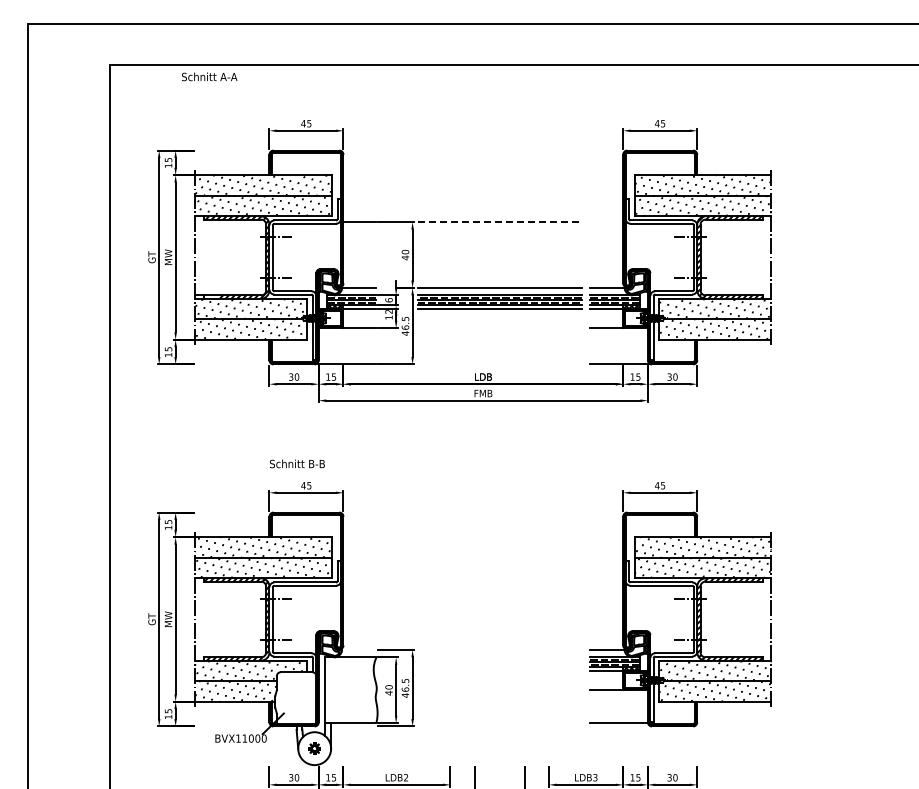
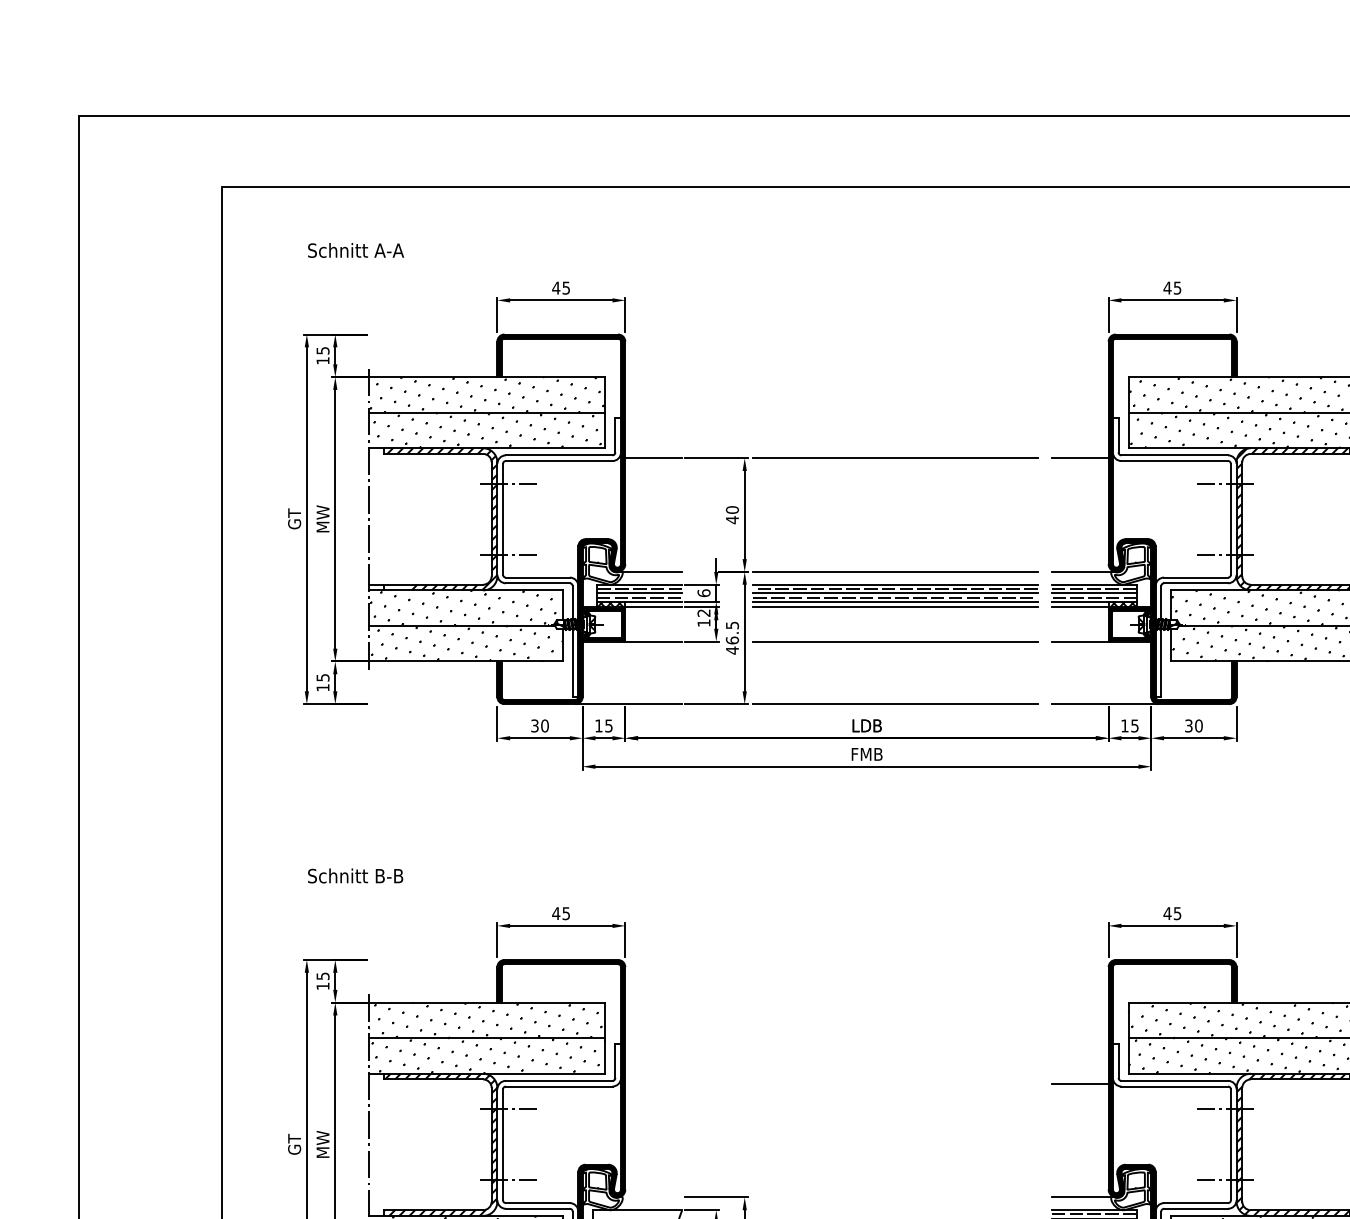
text: (209, 76) -> (355, 249), moved
line: (500, 222) -> (896, 458), dashed -> solid
line: (606, 222) -> (1079, 458), added
line: (499, 328) -> (894, 641), added
line: (499, 364) -> (894, 704), added
text: (297, 463) -> (355, 875), moved
line: (606, 584) -> (1079, 1084), added

